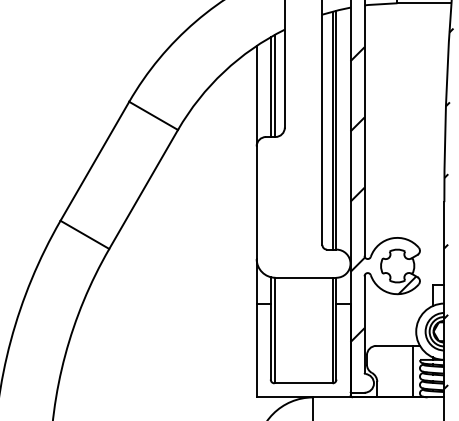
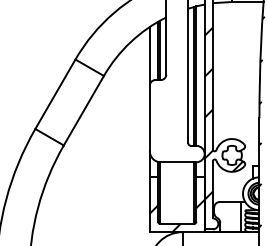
hatch: (302, 368) -> (176, 215), added

